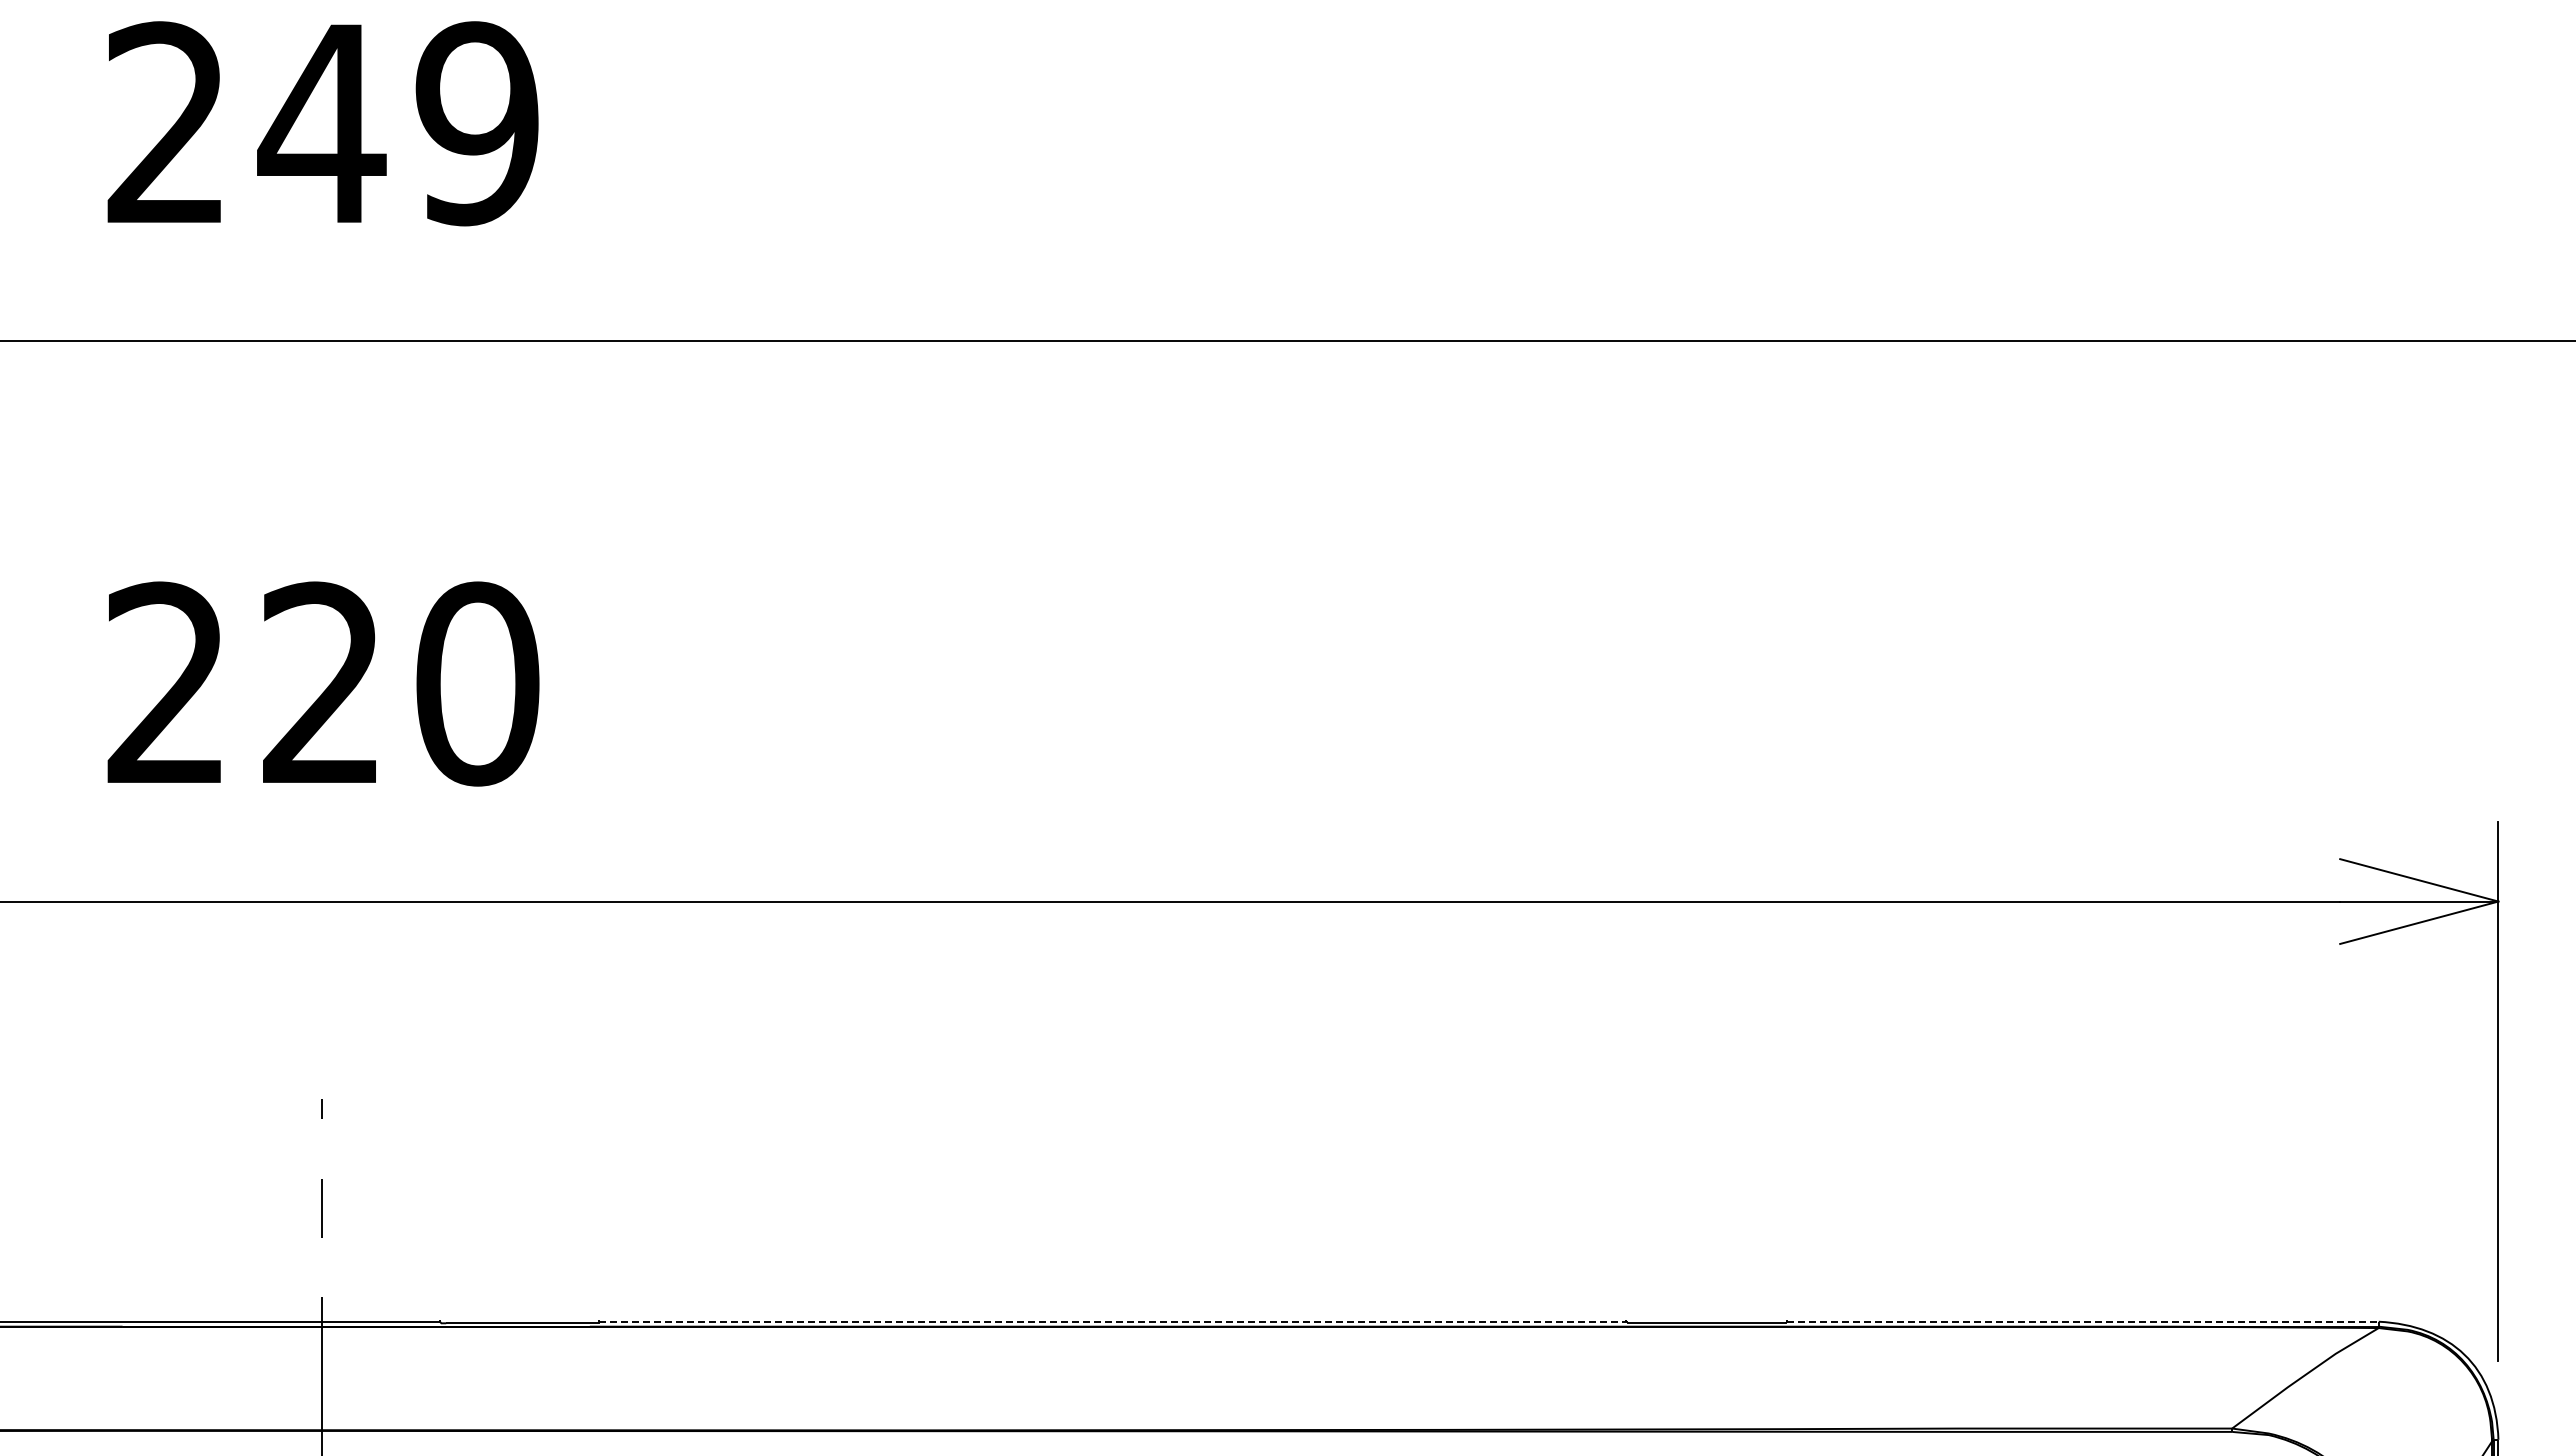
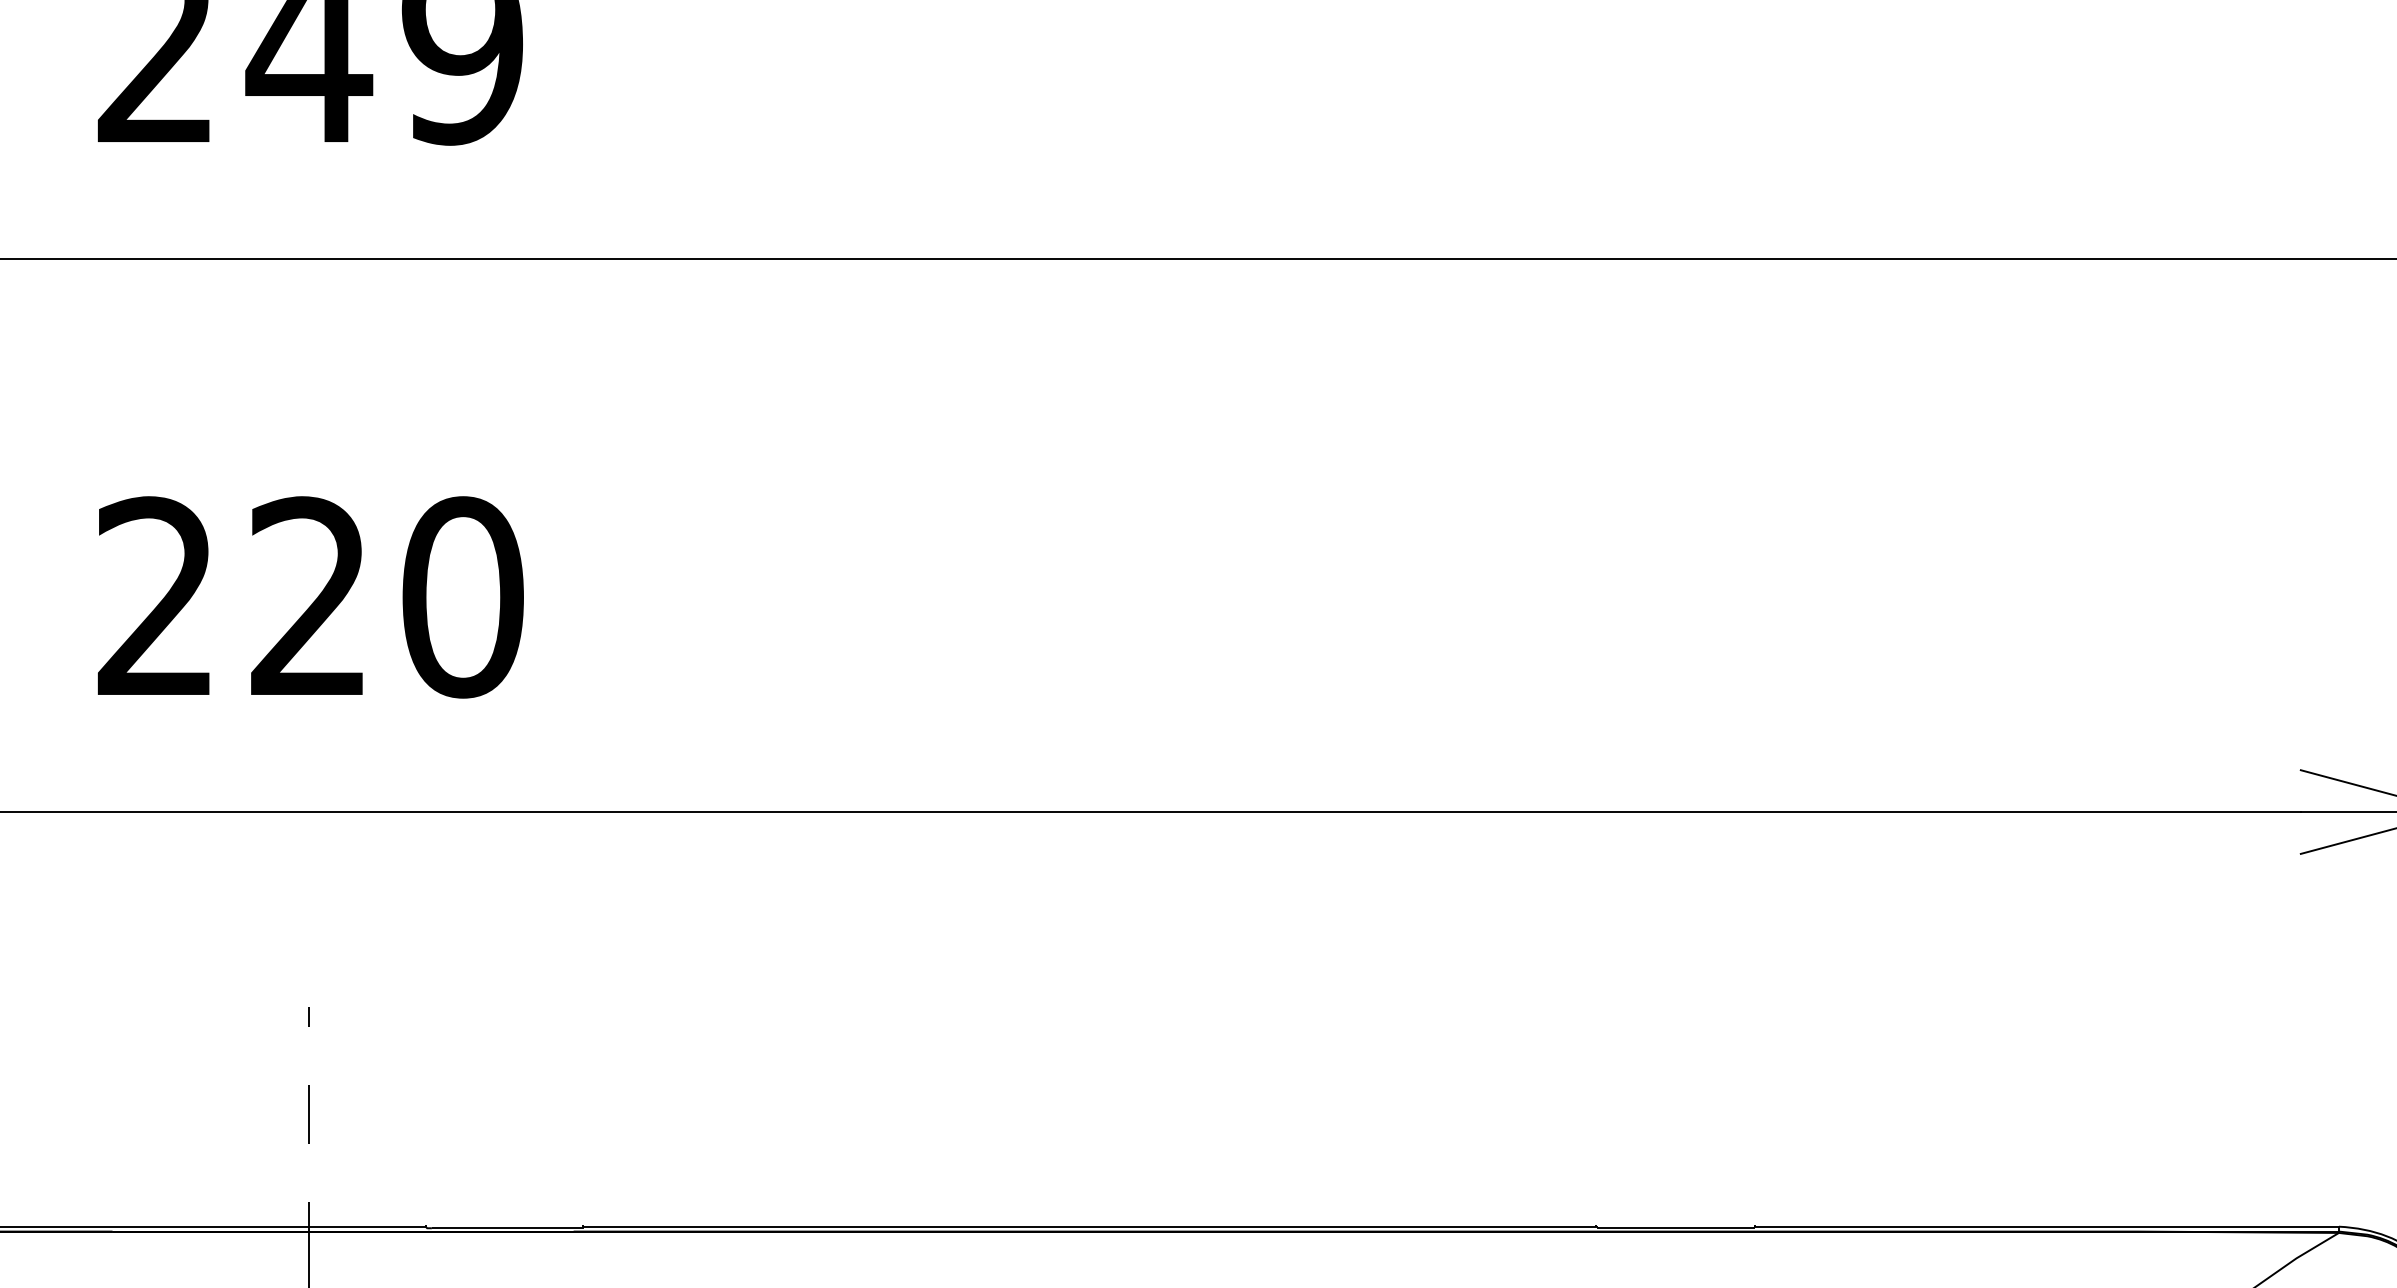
line: (1113, 1321) -> (1090, 1226), dashed -> solid
line: (2083, 1321) -> (2047, 1226), dashed -> solid

